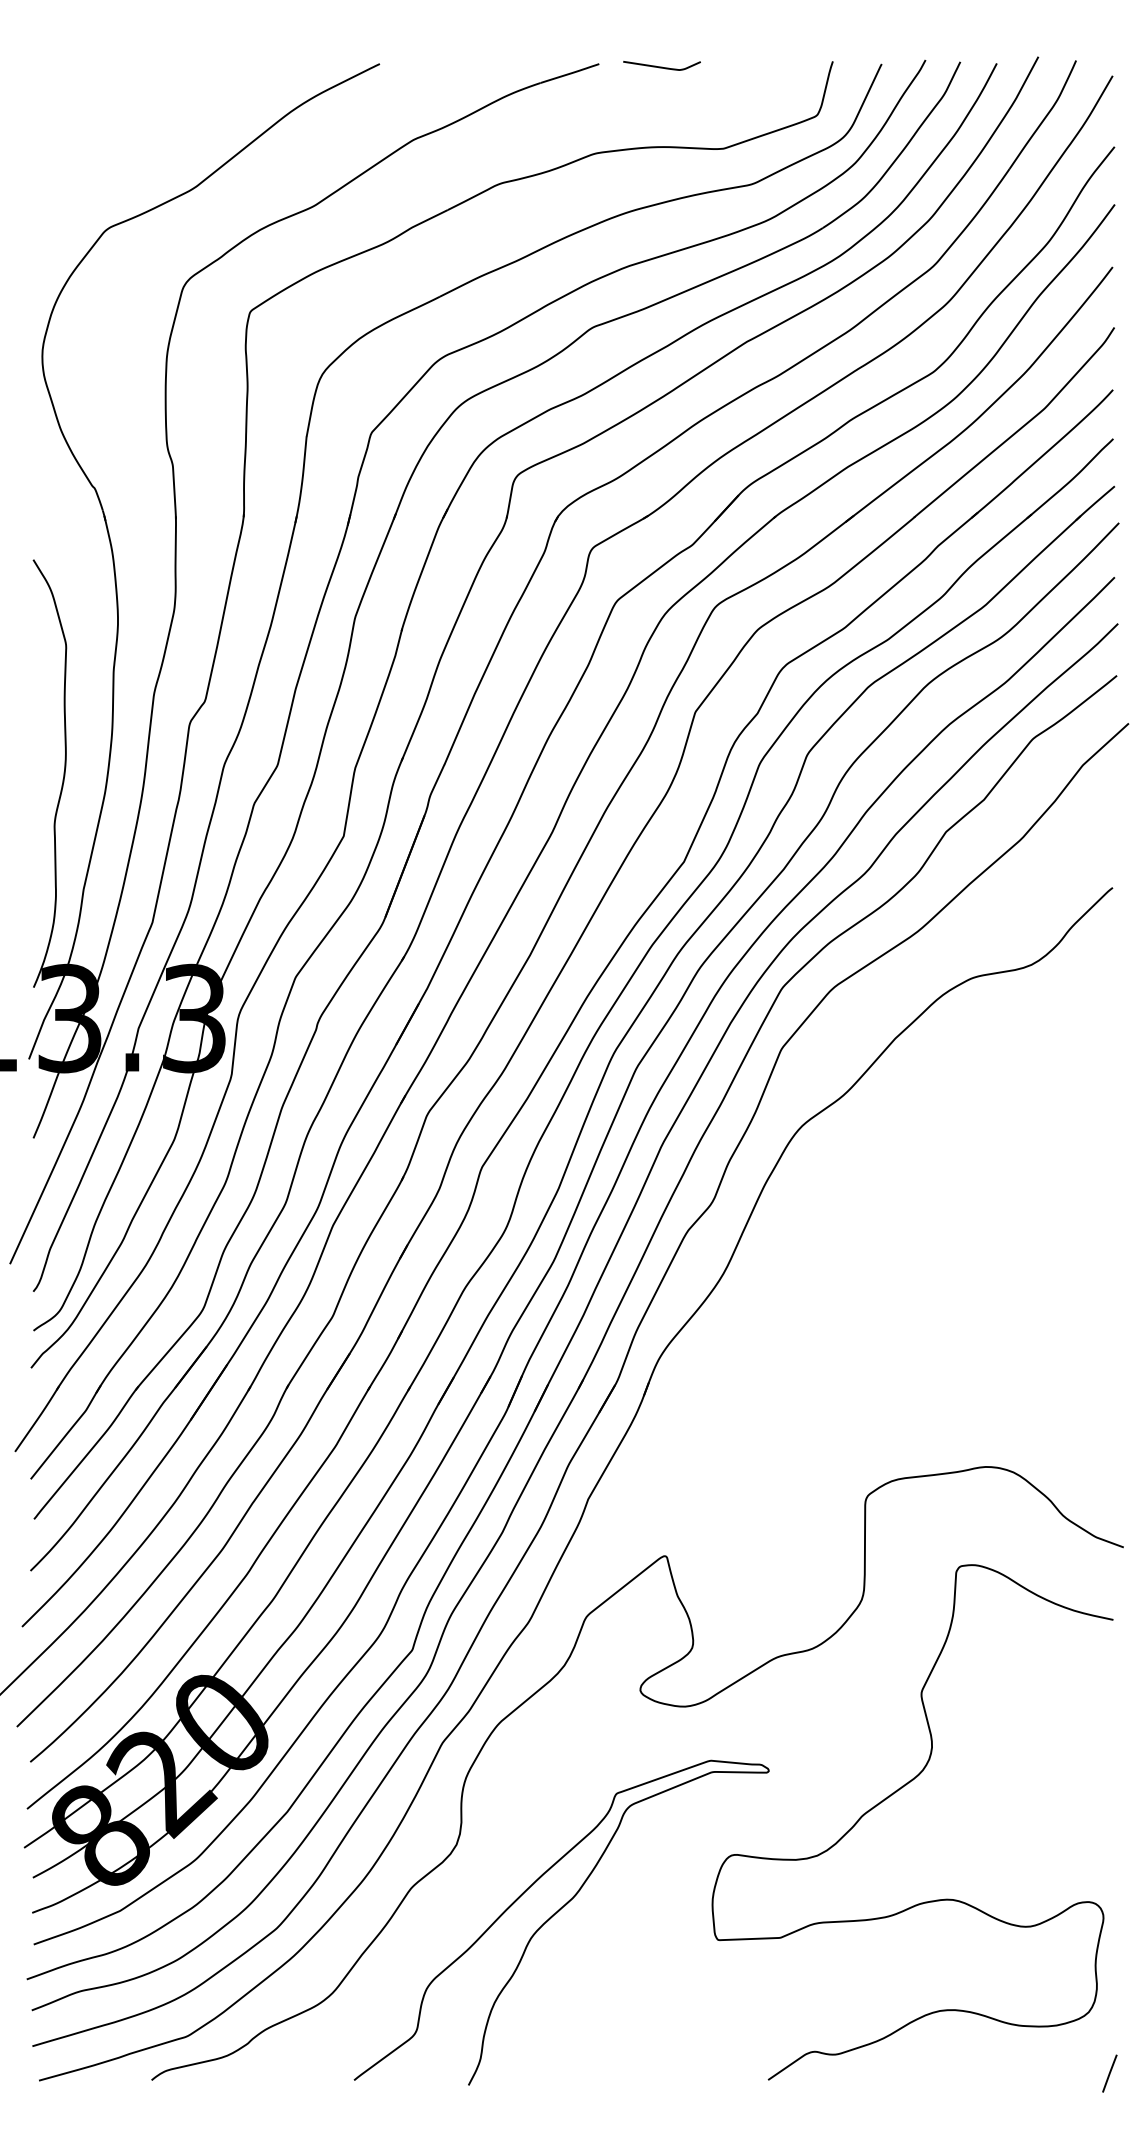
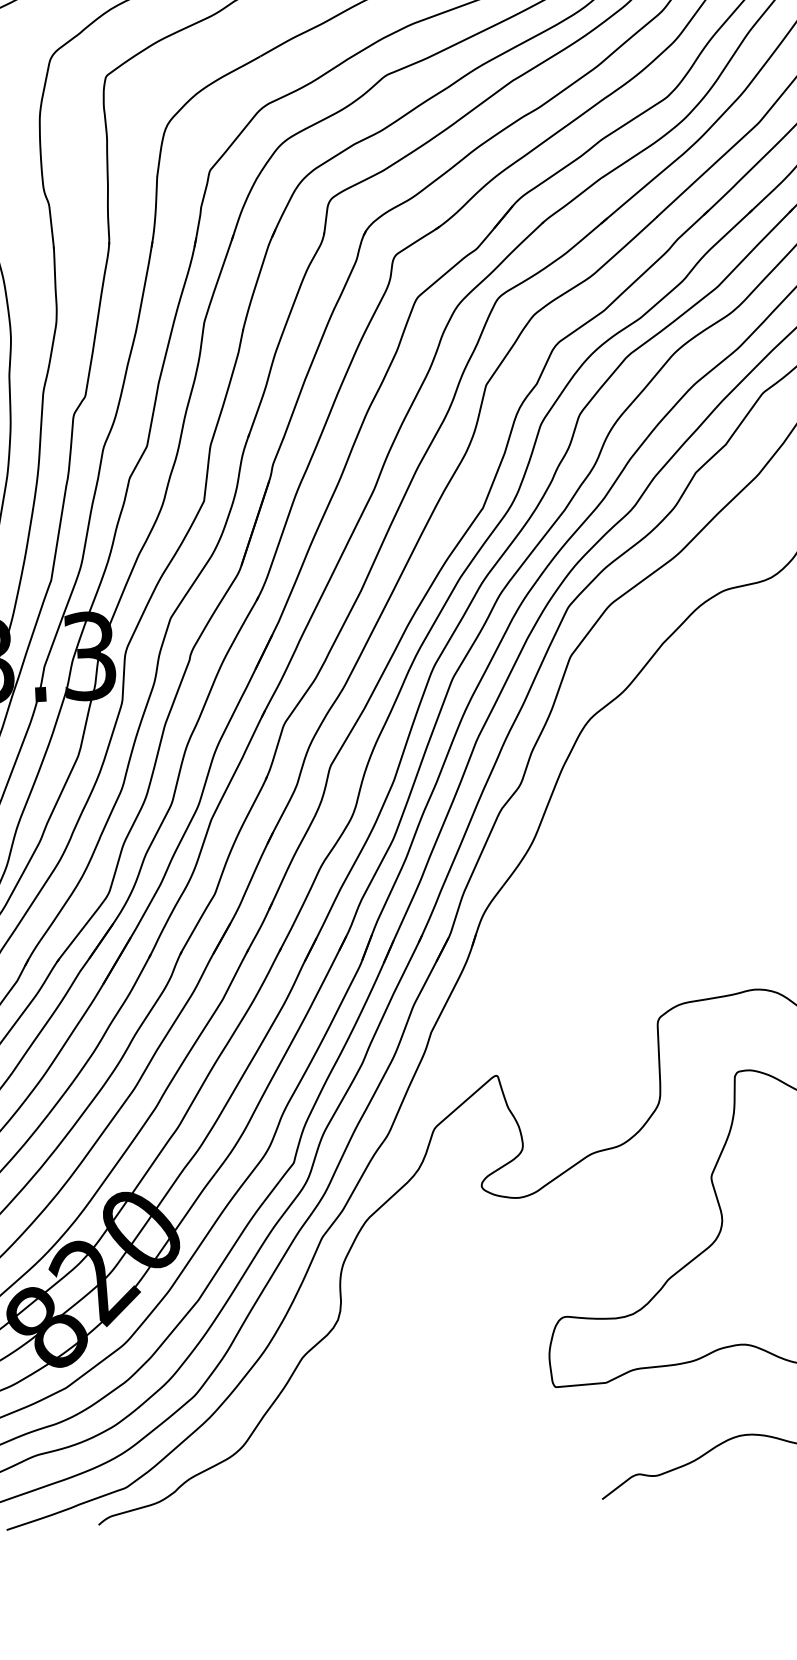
curve: (557, 1913) -> (423, 1372), removed

